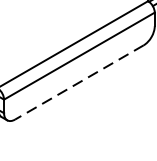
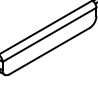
line: (79, 82) -> (49, 51), dashed -> solid

